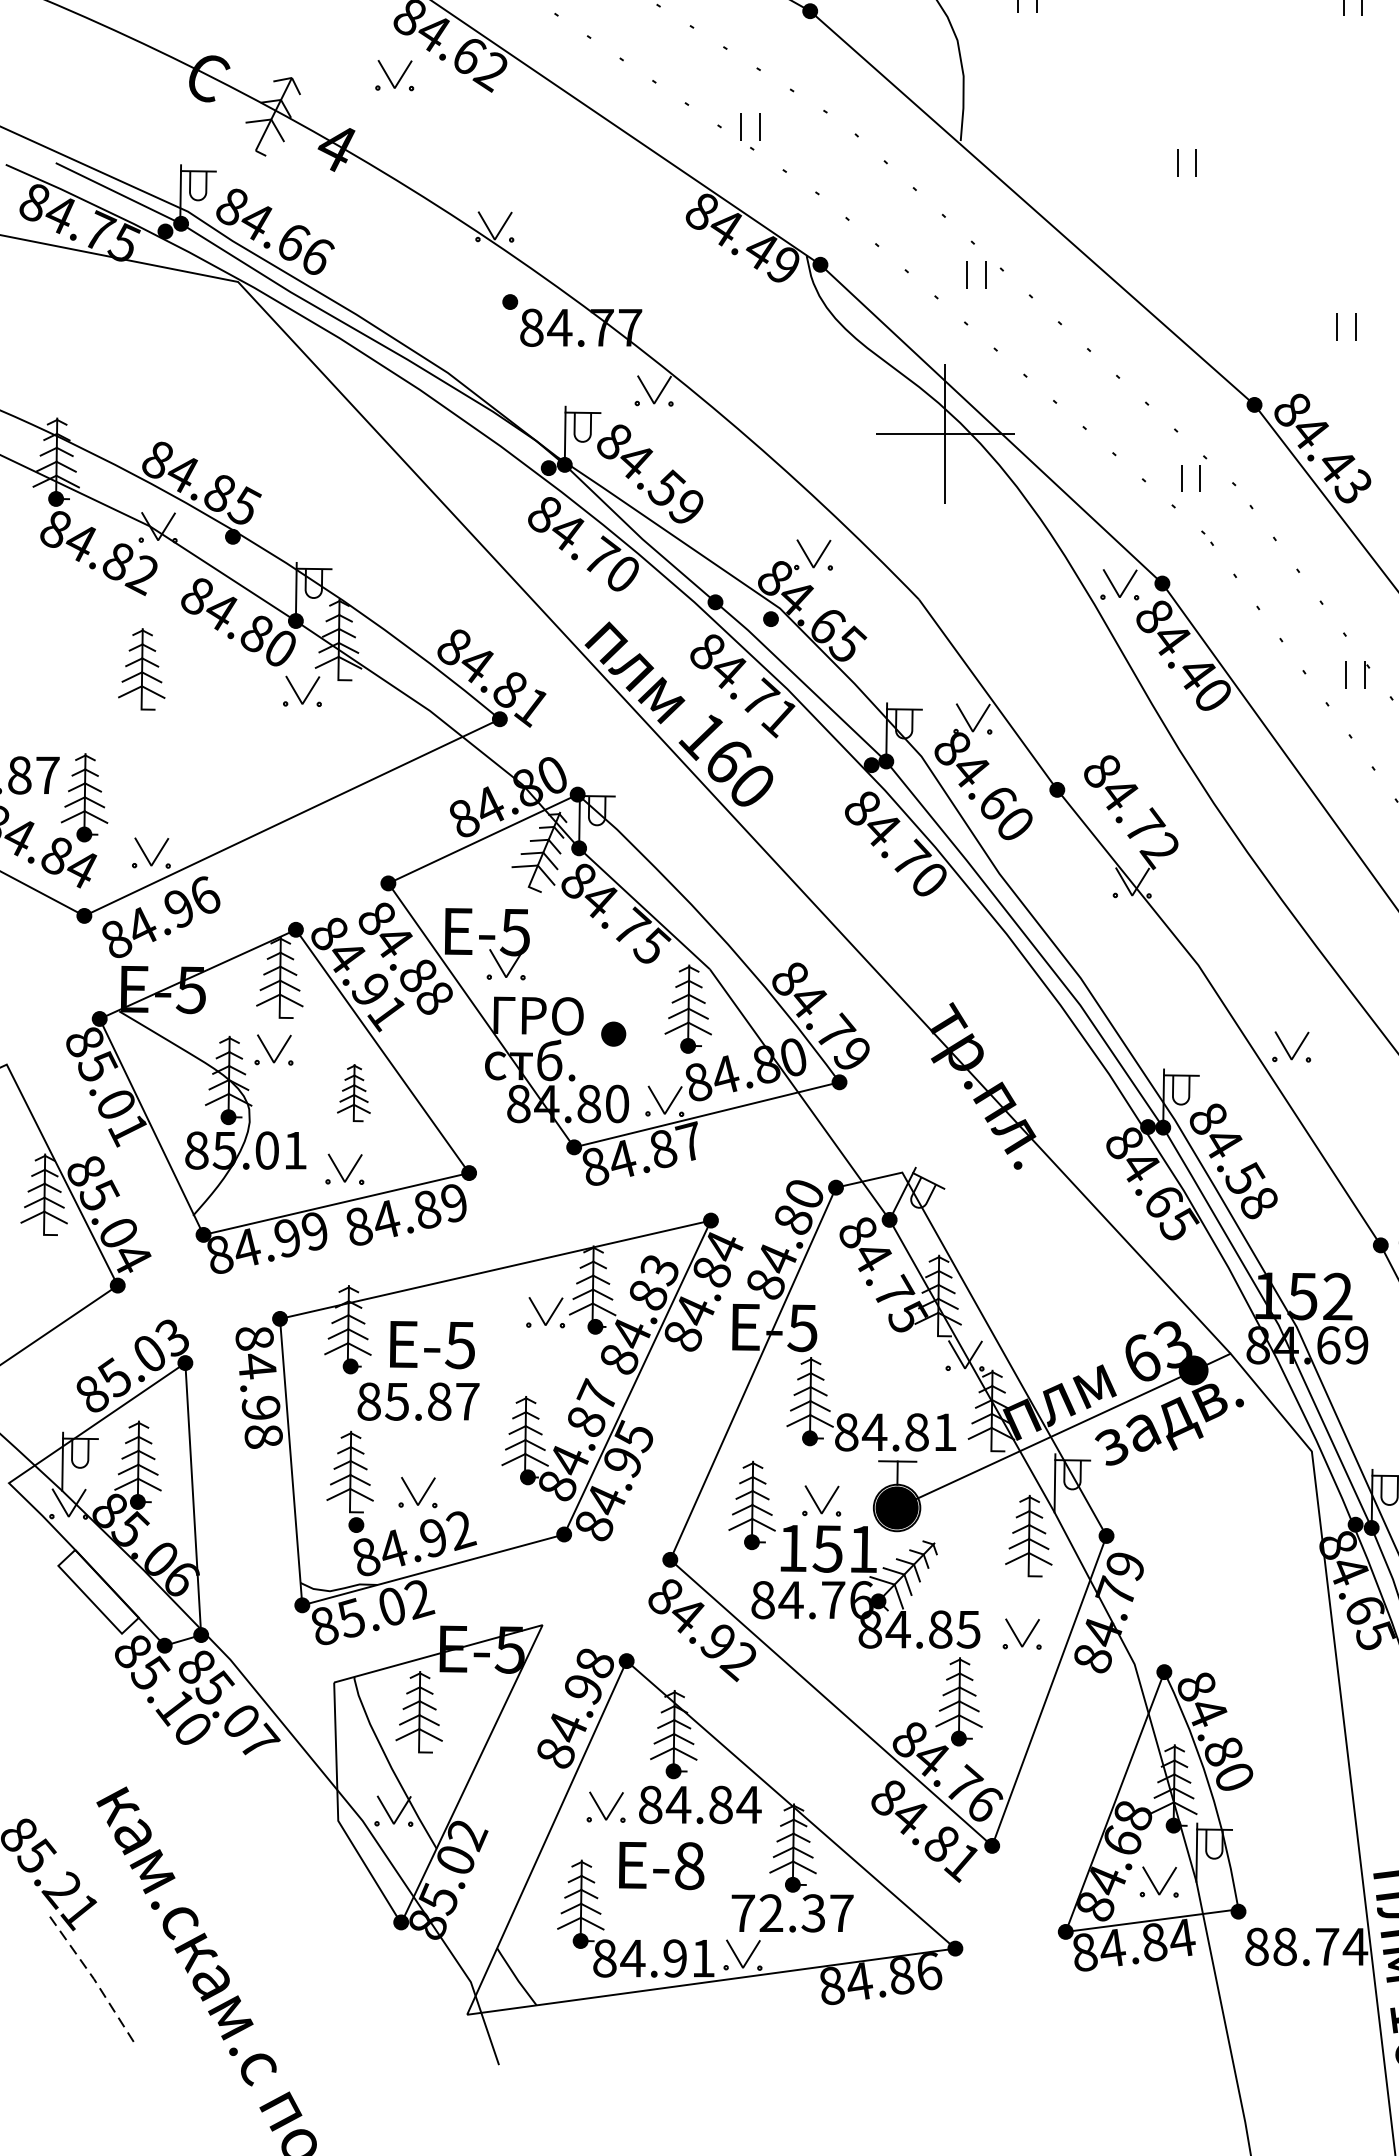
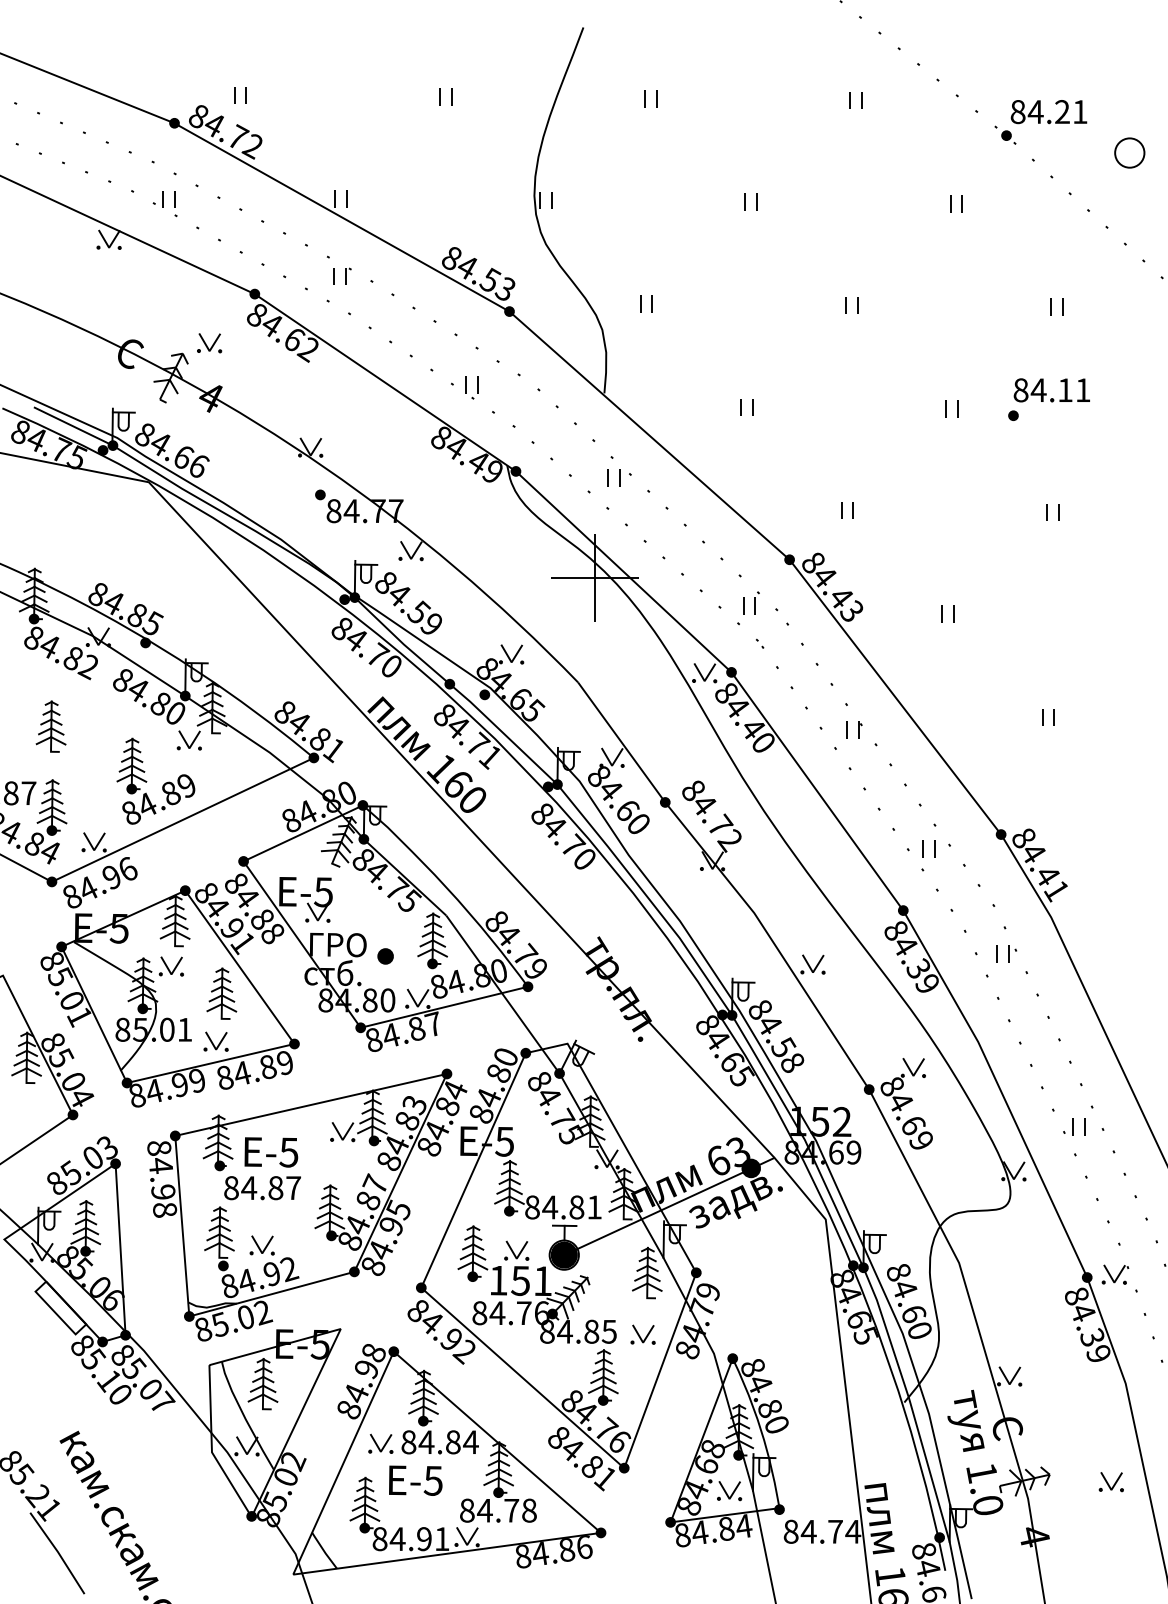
part: (394, 76) -> (209, 343), moved
part: (140, 669) -> (50, 726), moved
part: (235, 756) -> (147, 781), added
part: (353, 1092) -> (221, 993), size x1.43
text: (397, 1402) -> (249, 1188), 85.87 -> 84.87
text: (688, 1865) -> (432, 1480), -8 -> -5
text: (792, 1913) -> (498, 1510), 72.37 -> 84.78
text: (1284, 1946) -> (808, 1531), 88.74 -> 84.74
line: (93, 1978) -> (57, 1551), dashed -> solid

